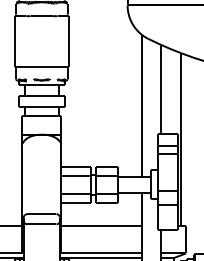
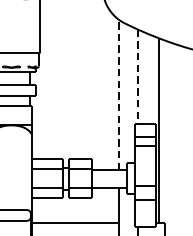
line: (160, 89) -> (137, 77), solid -> dashed
line: (142, 105) -> (118, 94), solid -> dashed

